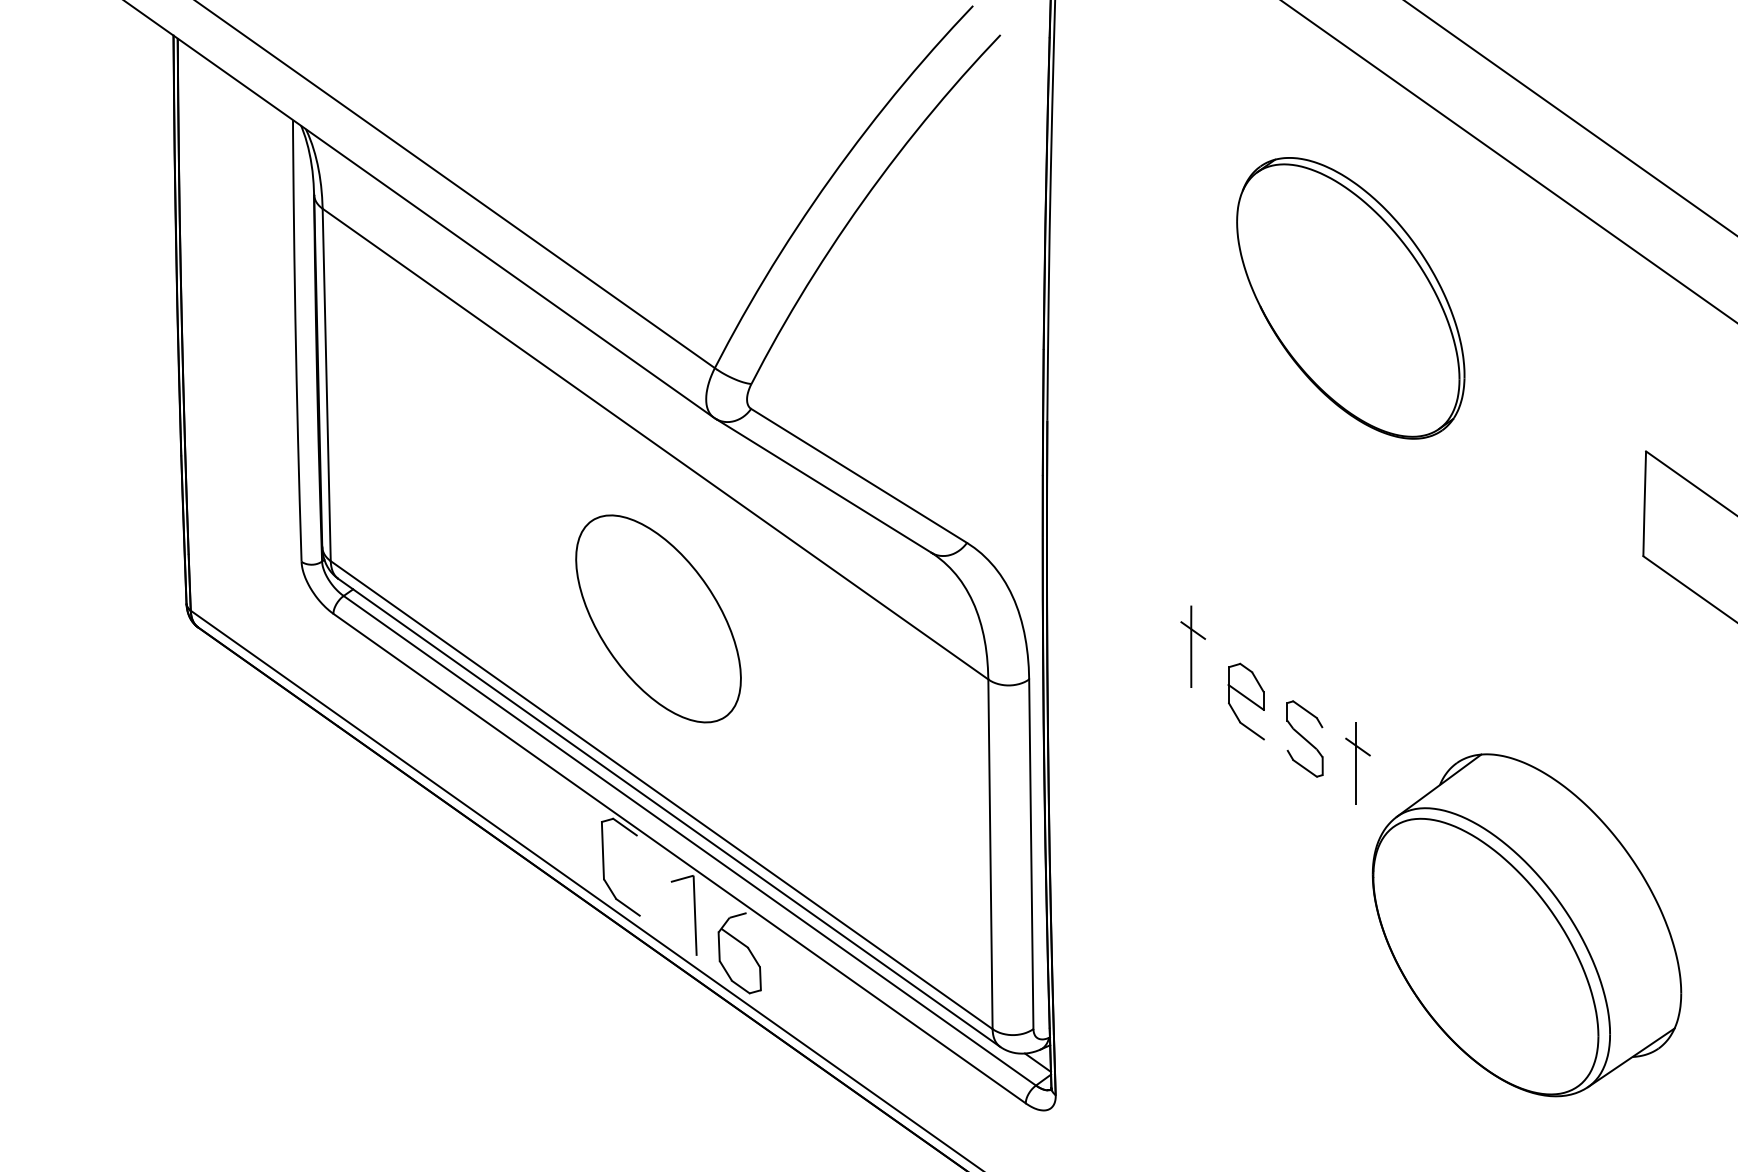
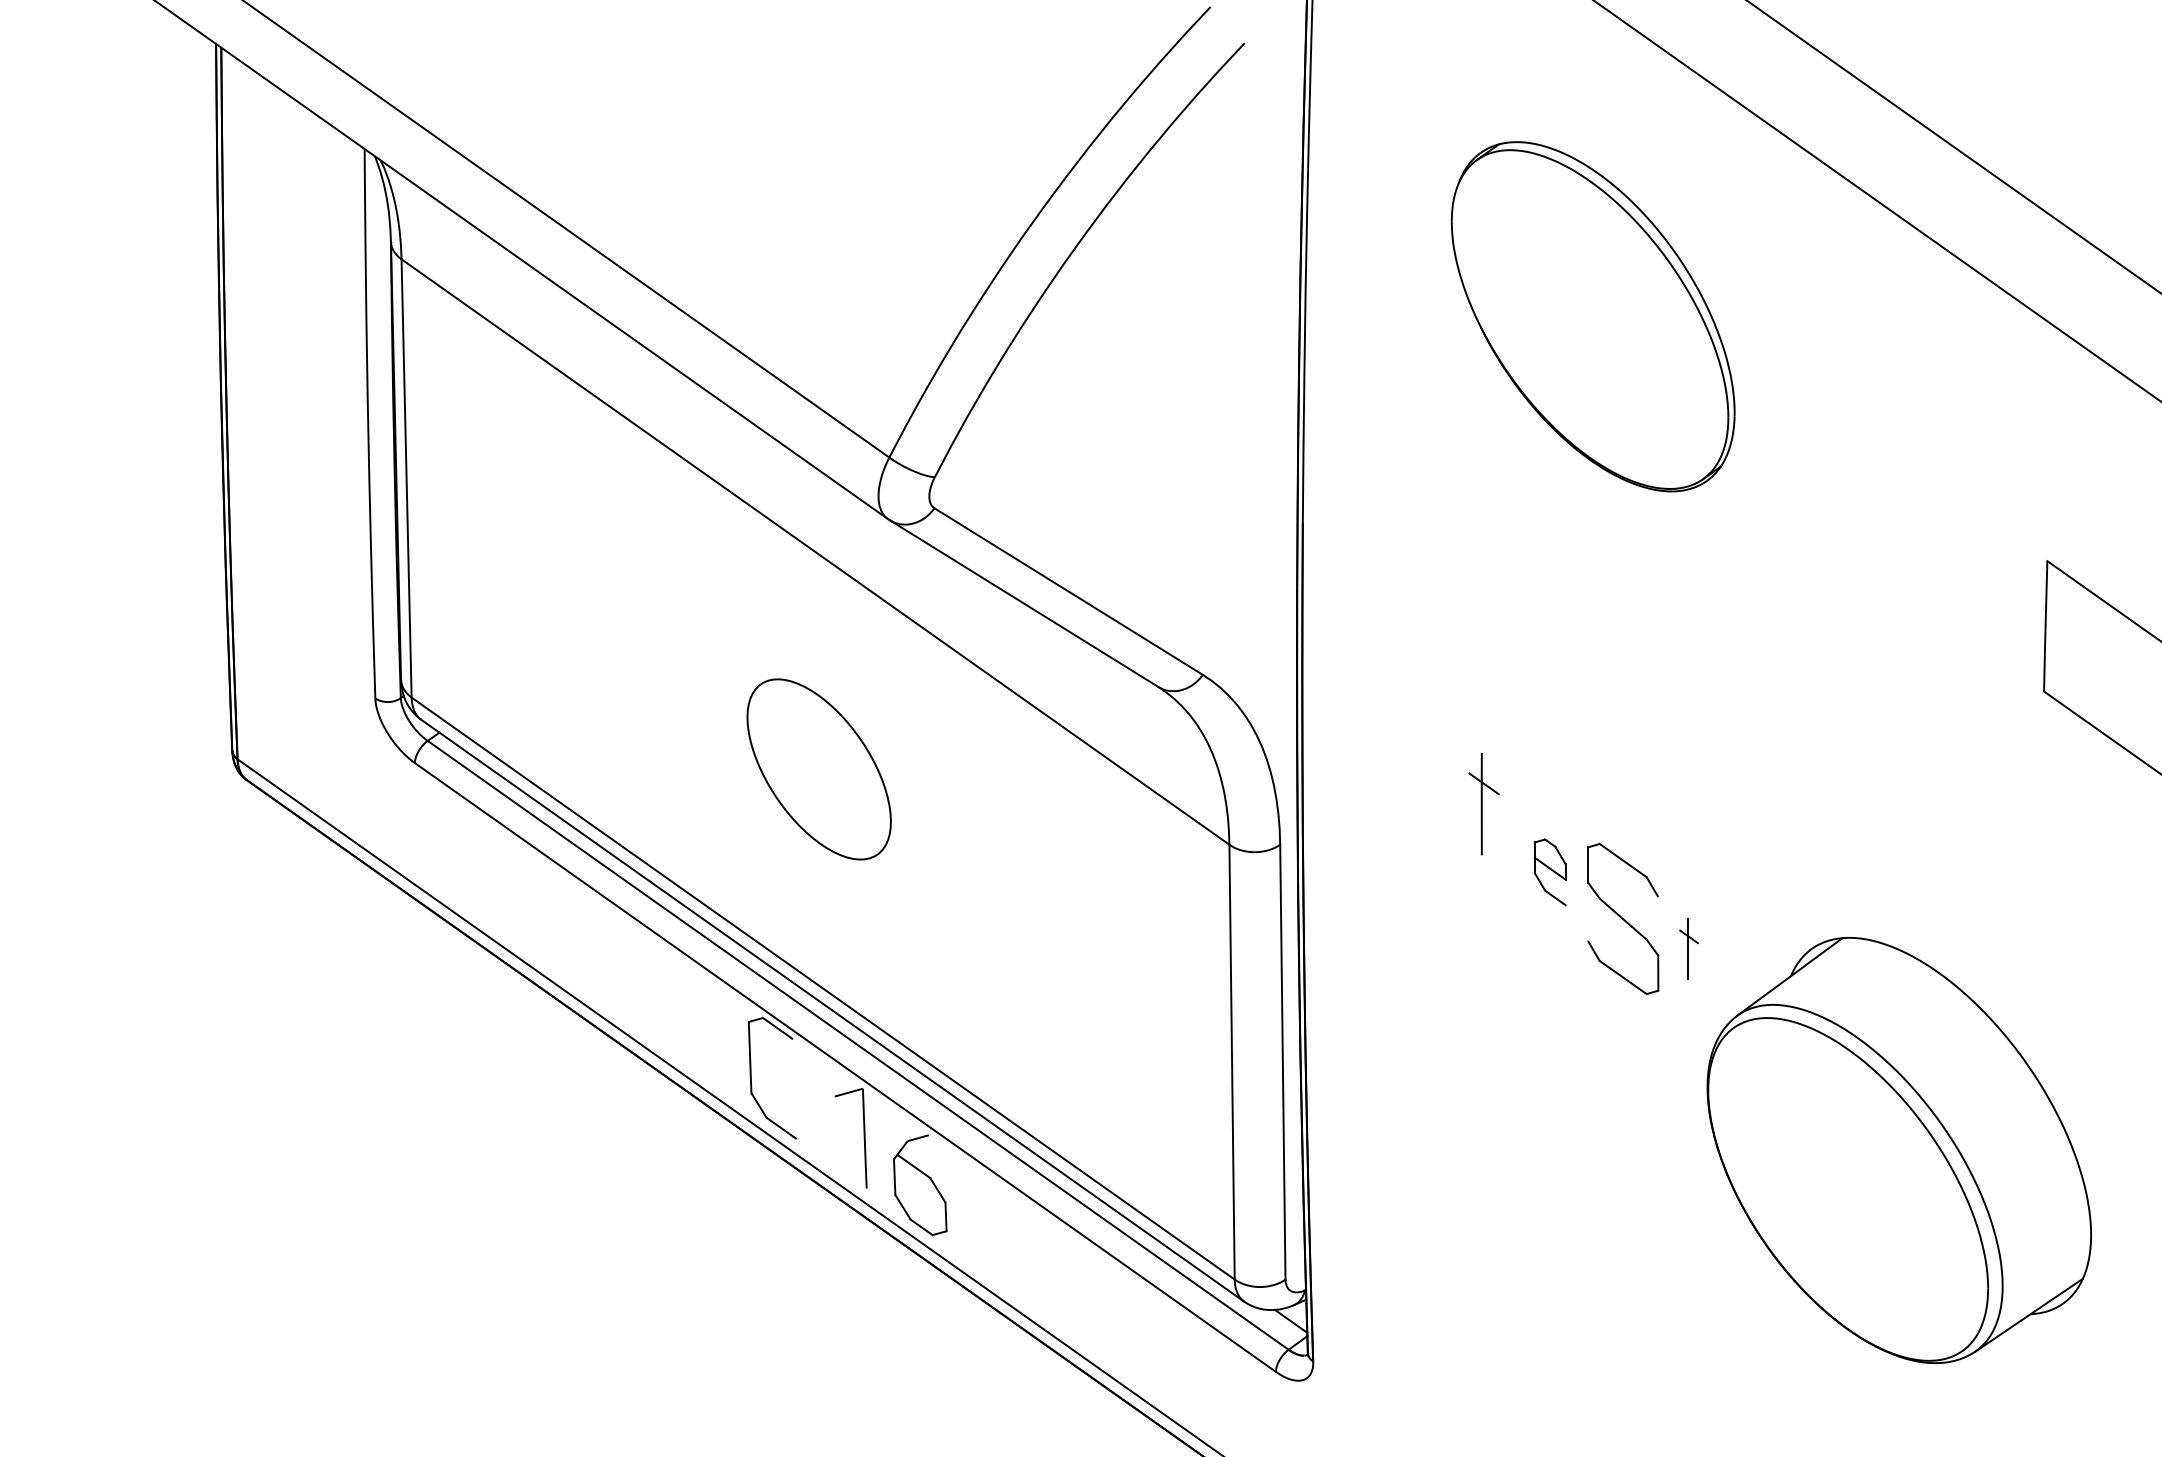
part: (1350, 298) -> (1592, 316), moved
part: (657, 618) -> (818, 769), size x0.7
part: (1246, 701) -> (1550, 872), size x0.7
part: (1305, 738) -> (1623, 918), size x1.6
part: (1357, 762) -> (1688, 948), size x0.6

